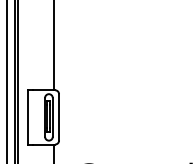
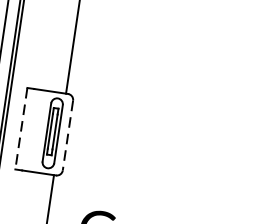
line: (28, 117) -> (21, 128), solid -> dashed
line: (59, 117) -> (68, 135), solid -> dashed

